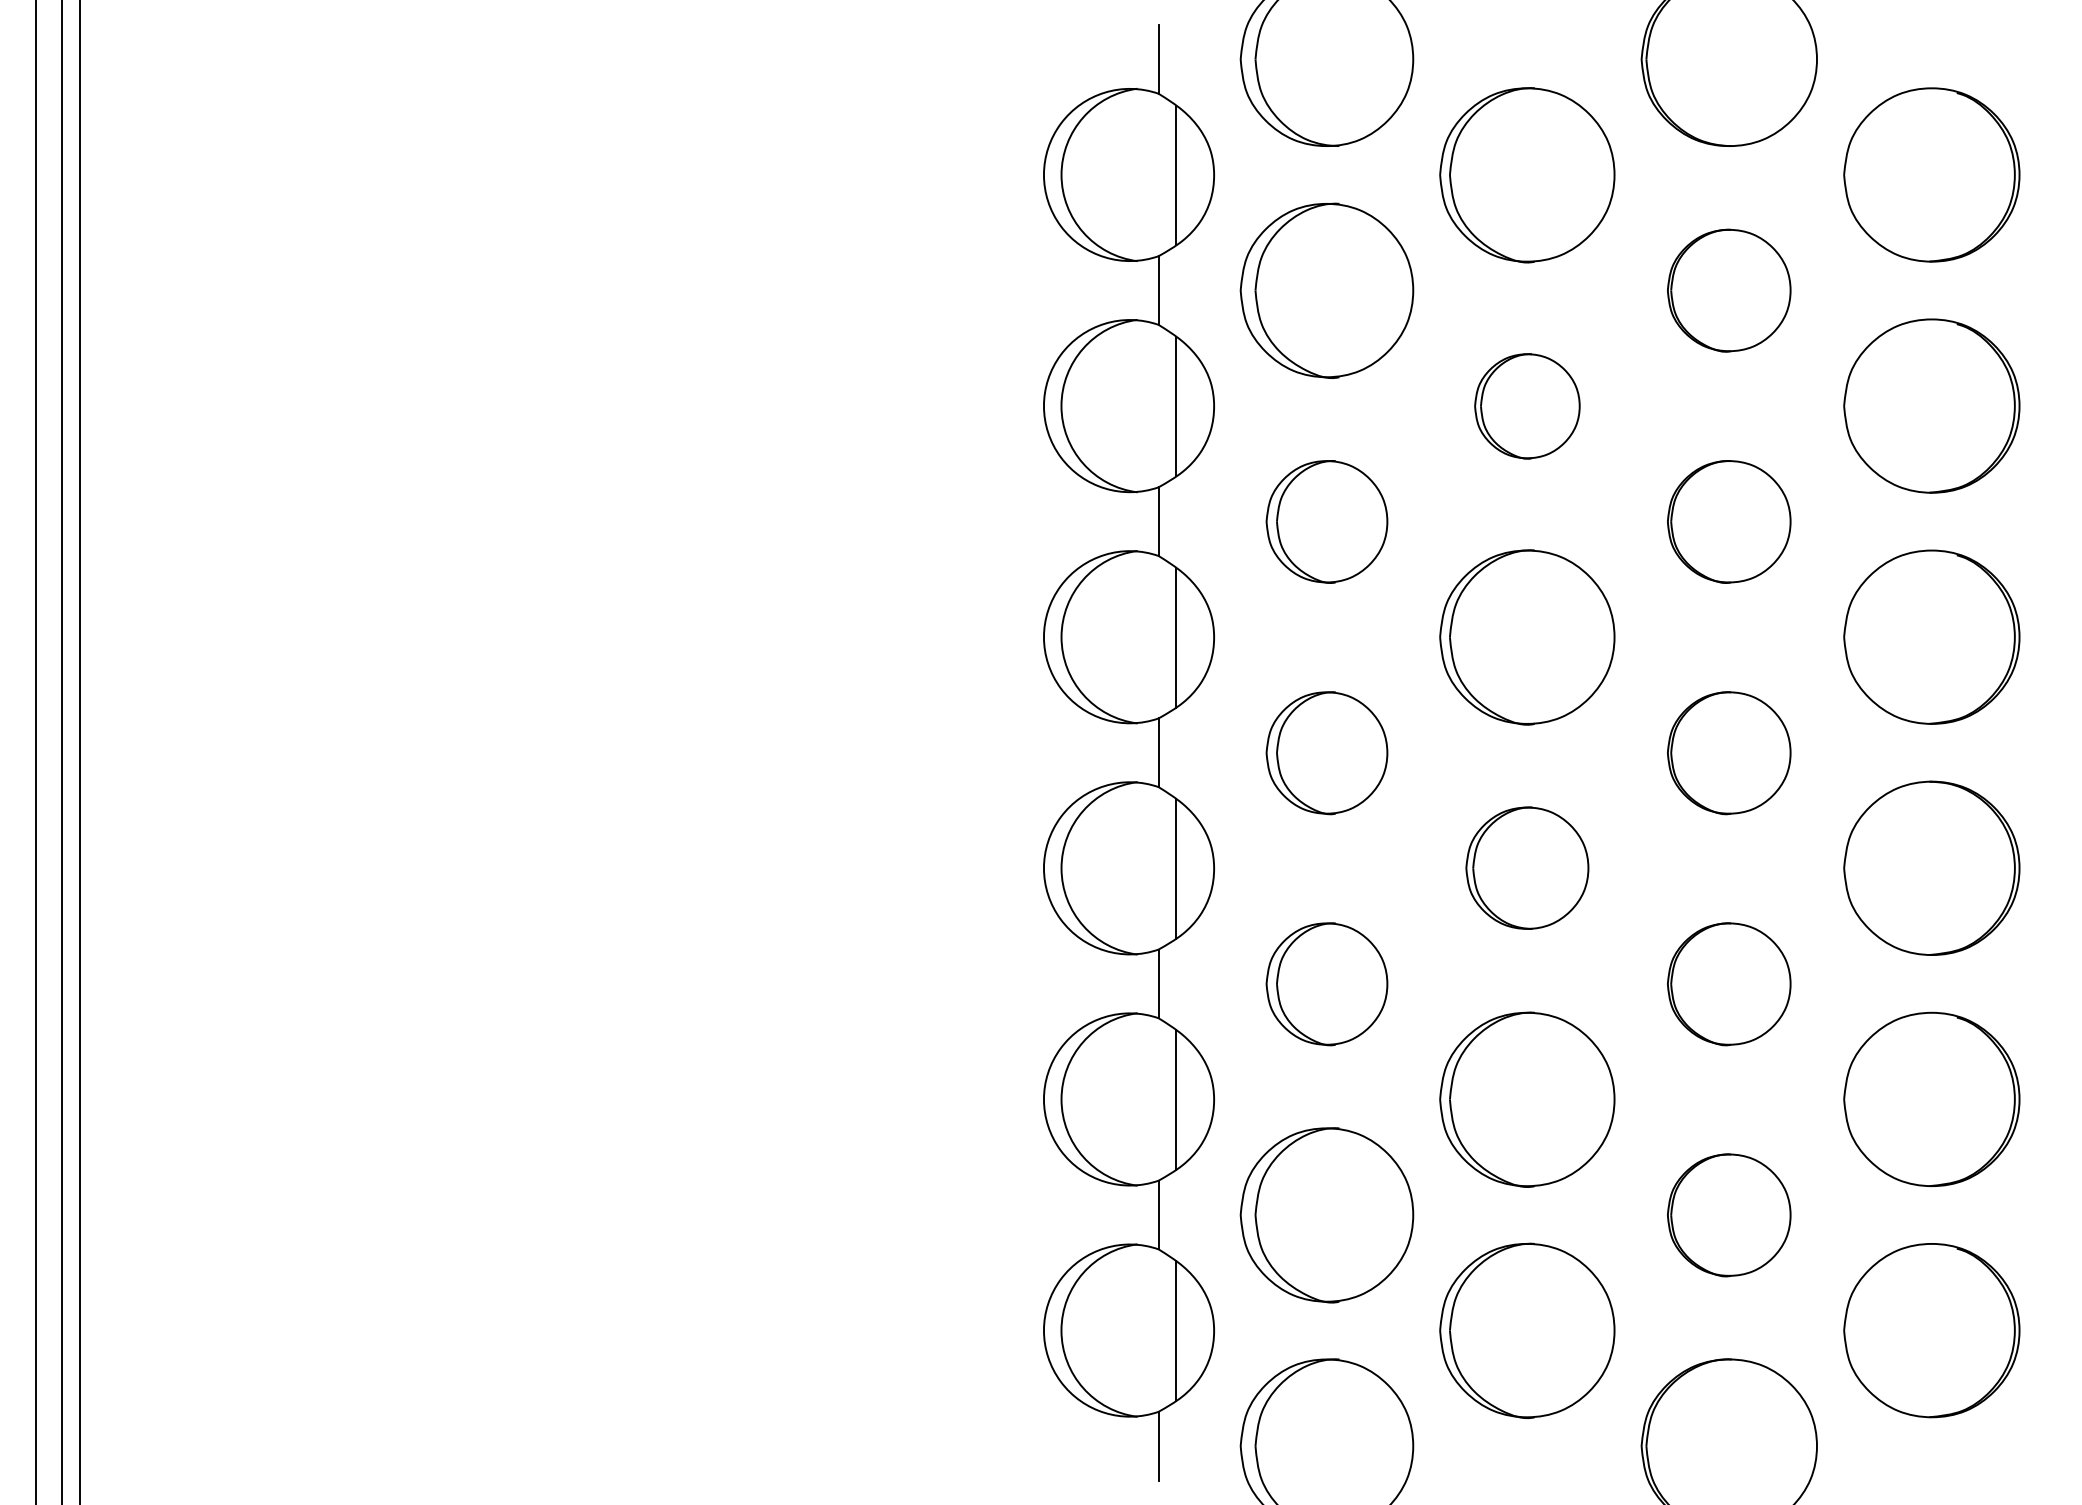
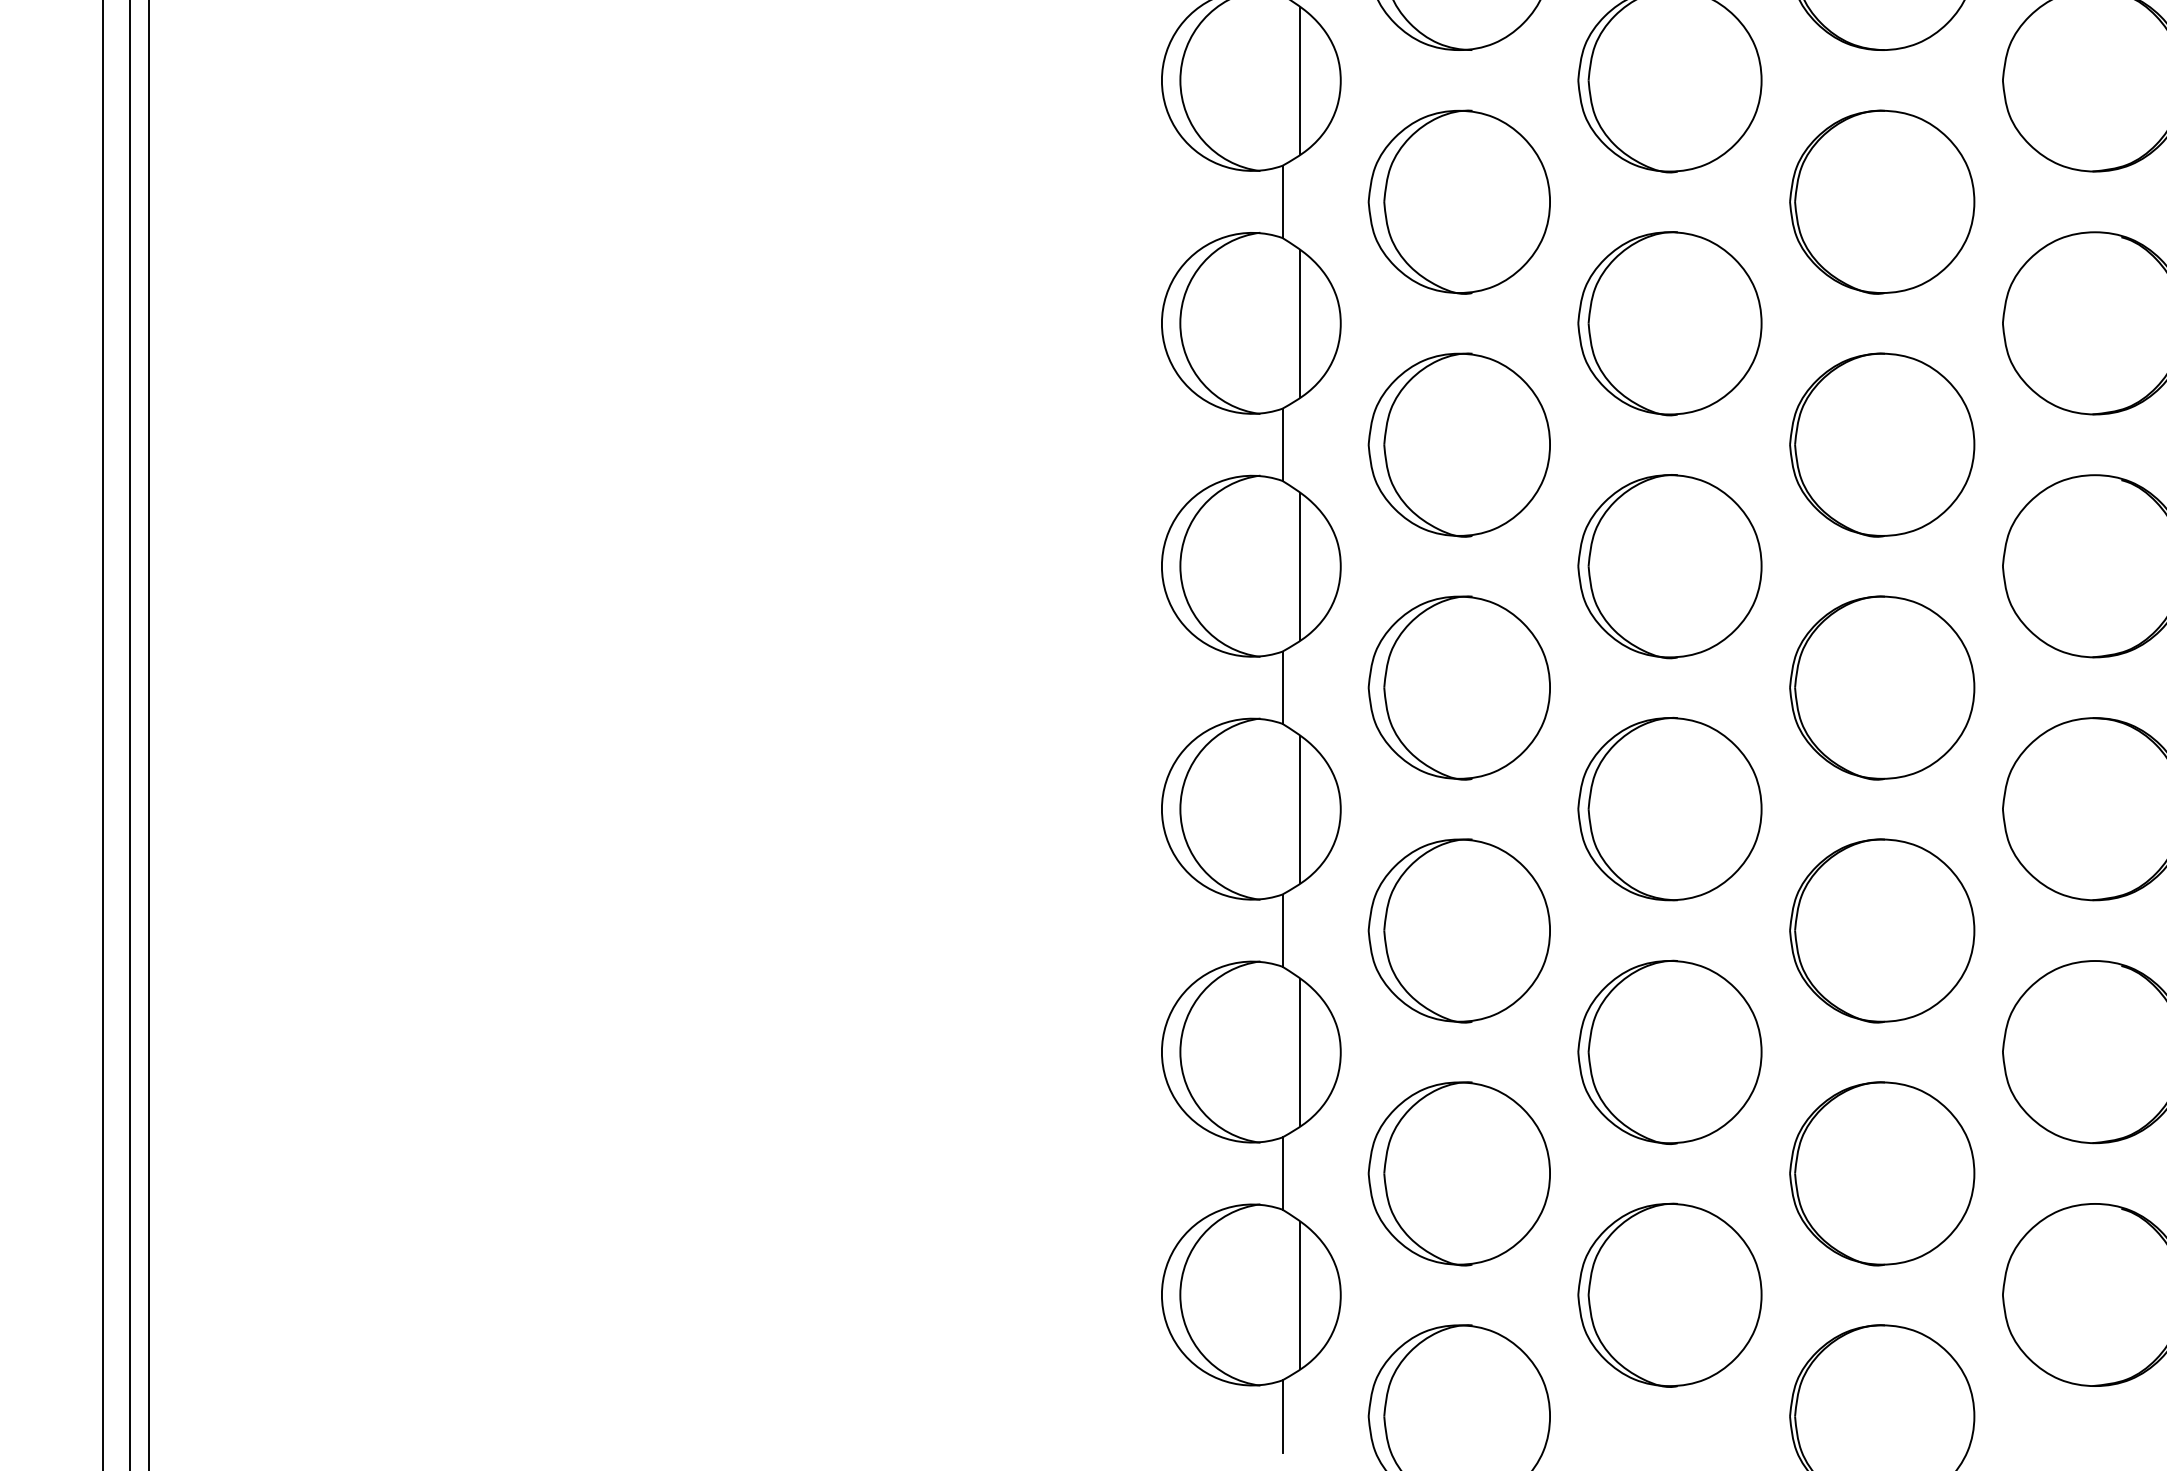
part: (1728, 290) -> (1881, 201), size x1.43
part: (1527, 406) -> (1670, 323), size x1.67
part: (1326, 521) -> (1458, 444), size x1.43
part: (1728, 521) -> (1881, 444), size x1.43
part: (1326, 753) -> (1458, 688), size x1.43
part: (1728, 753) -> (1881, 688), size x1.43
part: (1527, 867) -> (1670, 808), size x1.43
part: (1326, 984) -> (1458, 931), size x1.43
part: (1728, 984) -> (1881, 931), size x1.43
part: (1728, 1215) -> (1881, 1174), size x1.43

